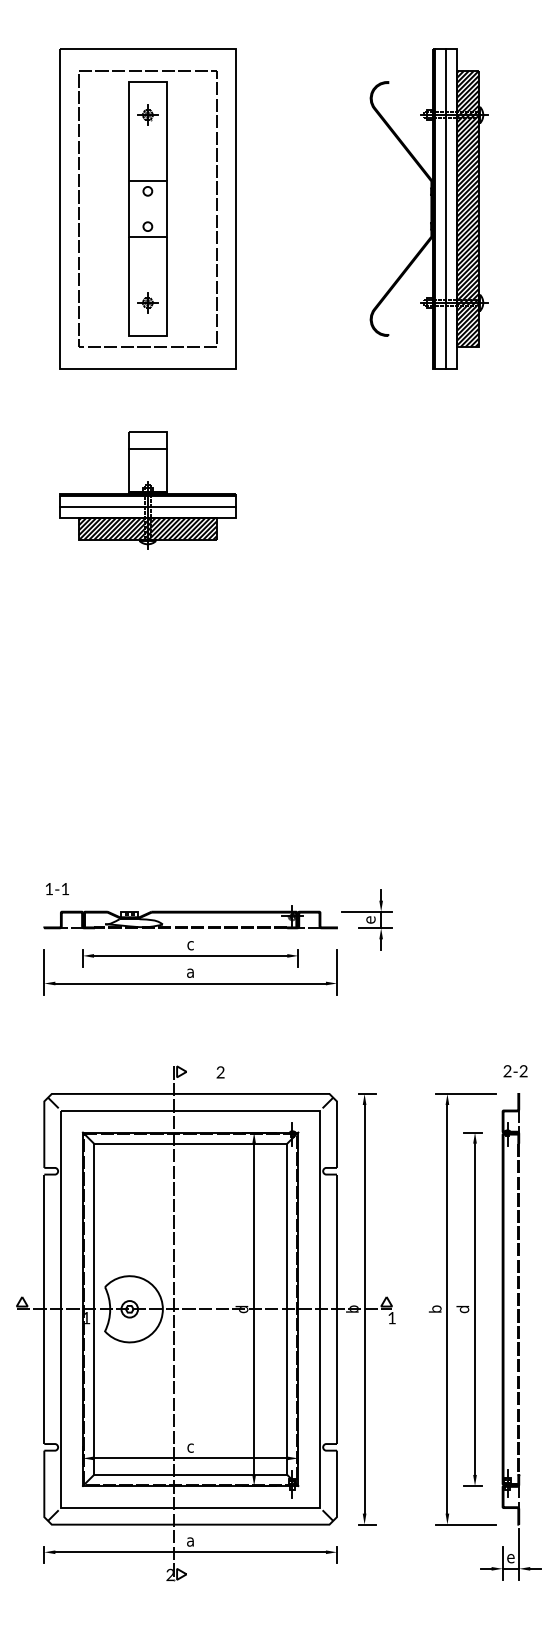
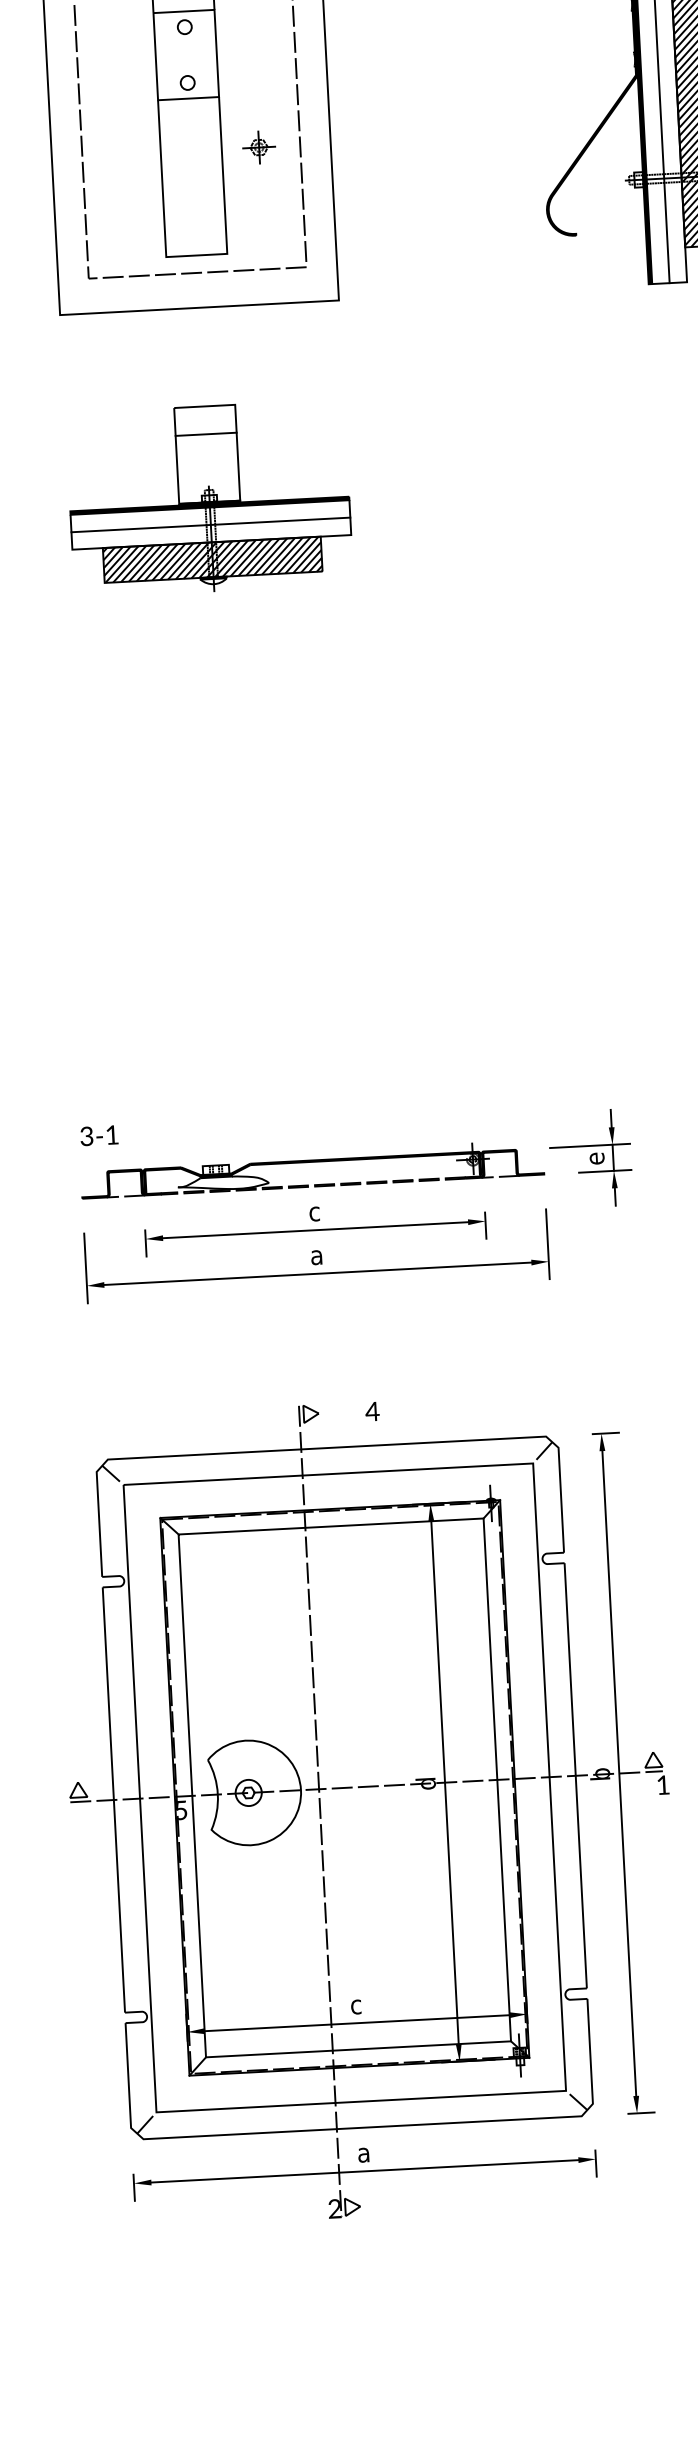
part: (147, 302) -> (258, 146), moved
text: (49, 888) -> (87, 1135), 1-1 -> 3-1
text: (220, 1072) -> (372, 1411), 2 -> 4
text: (87, 1318) -> (182, 1810), 1 -> 5

